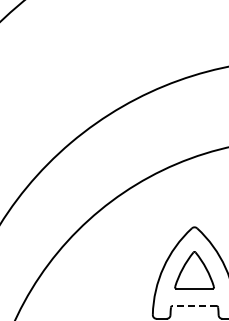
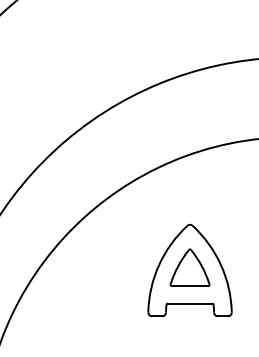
line: (194, 306) -> (189, 303), dashed -> solid

